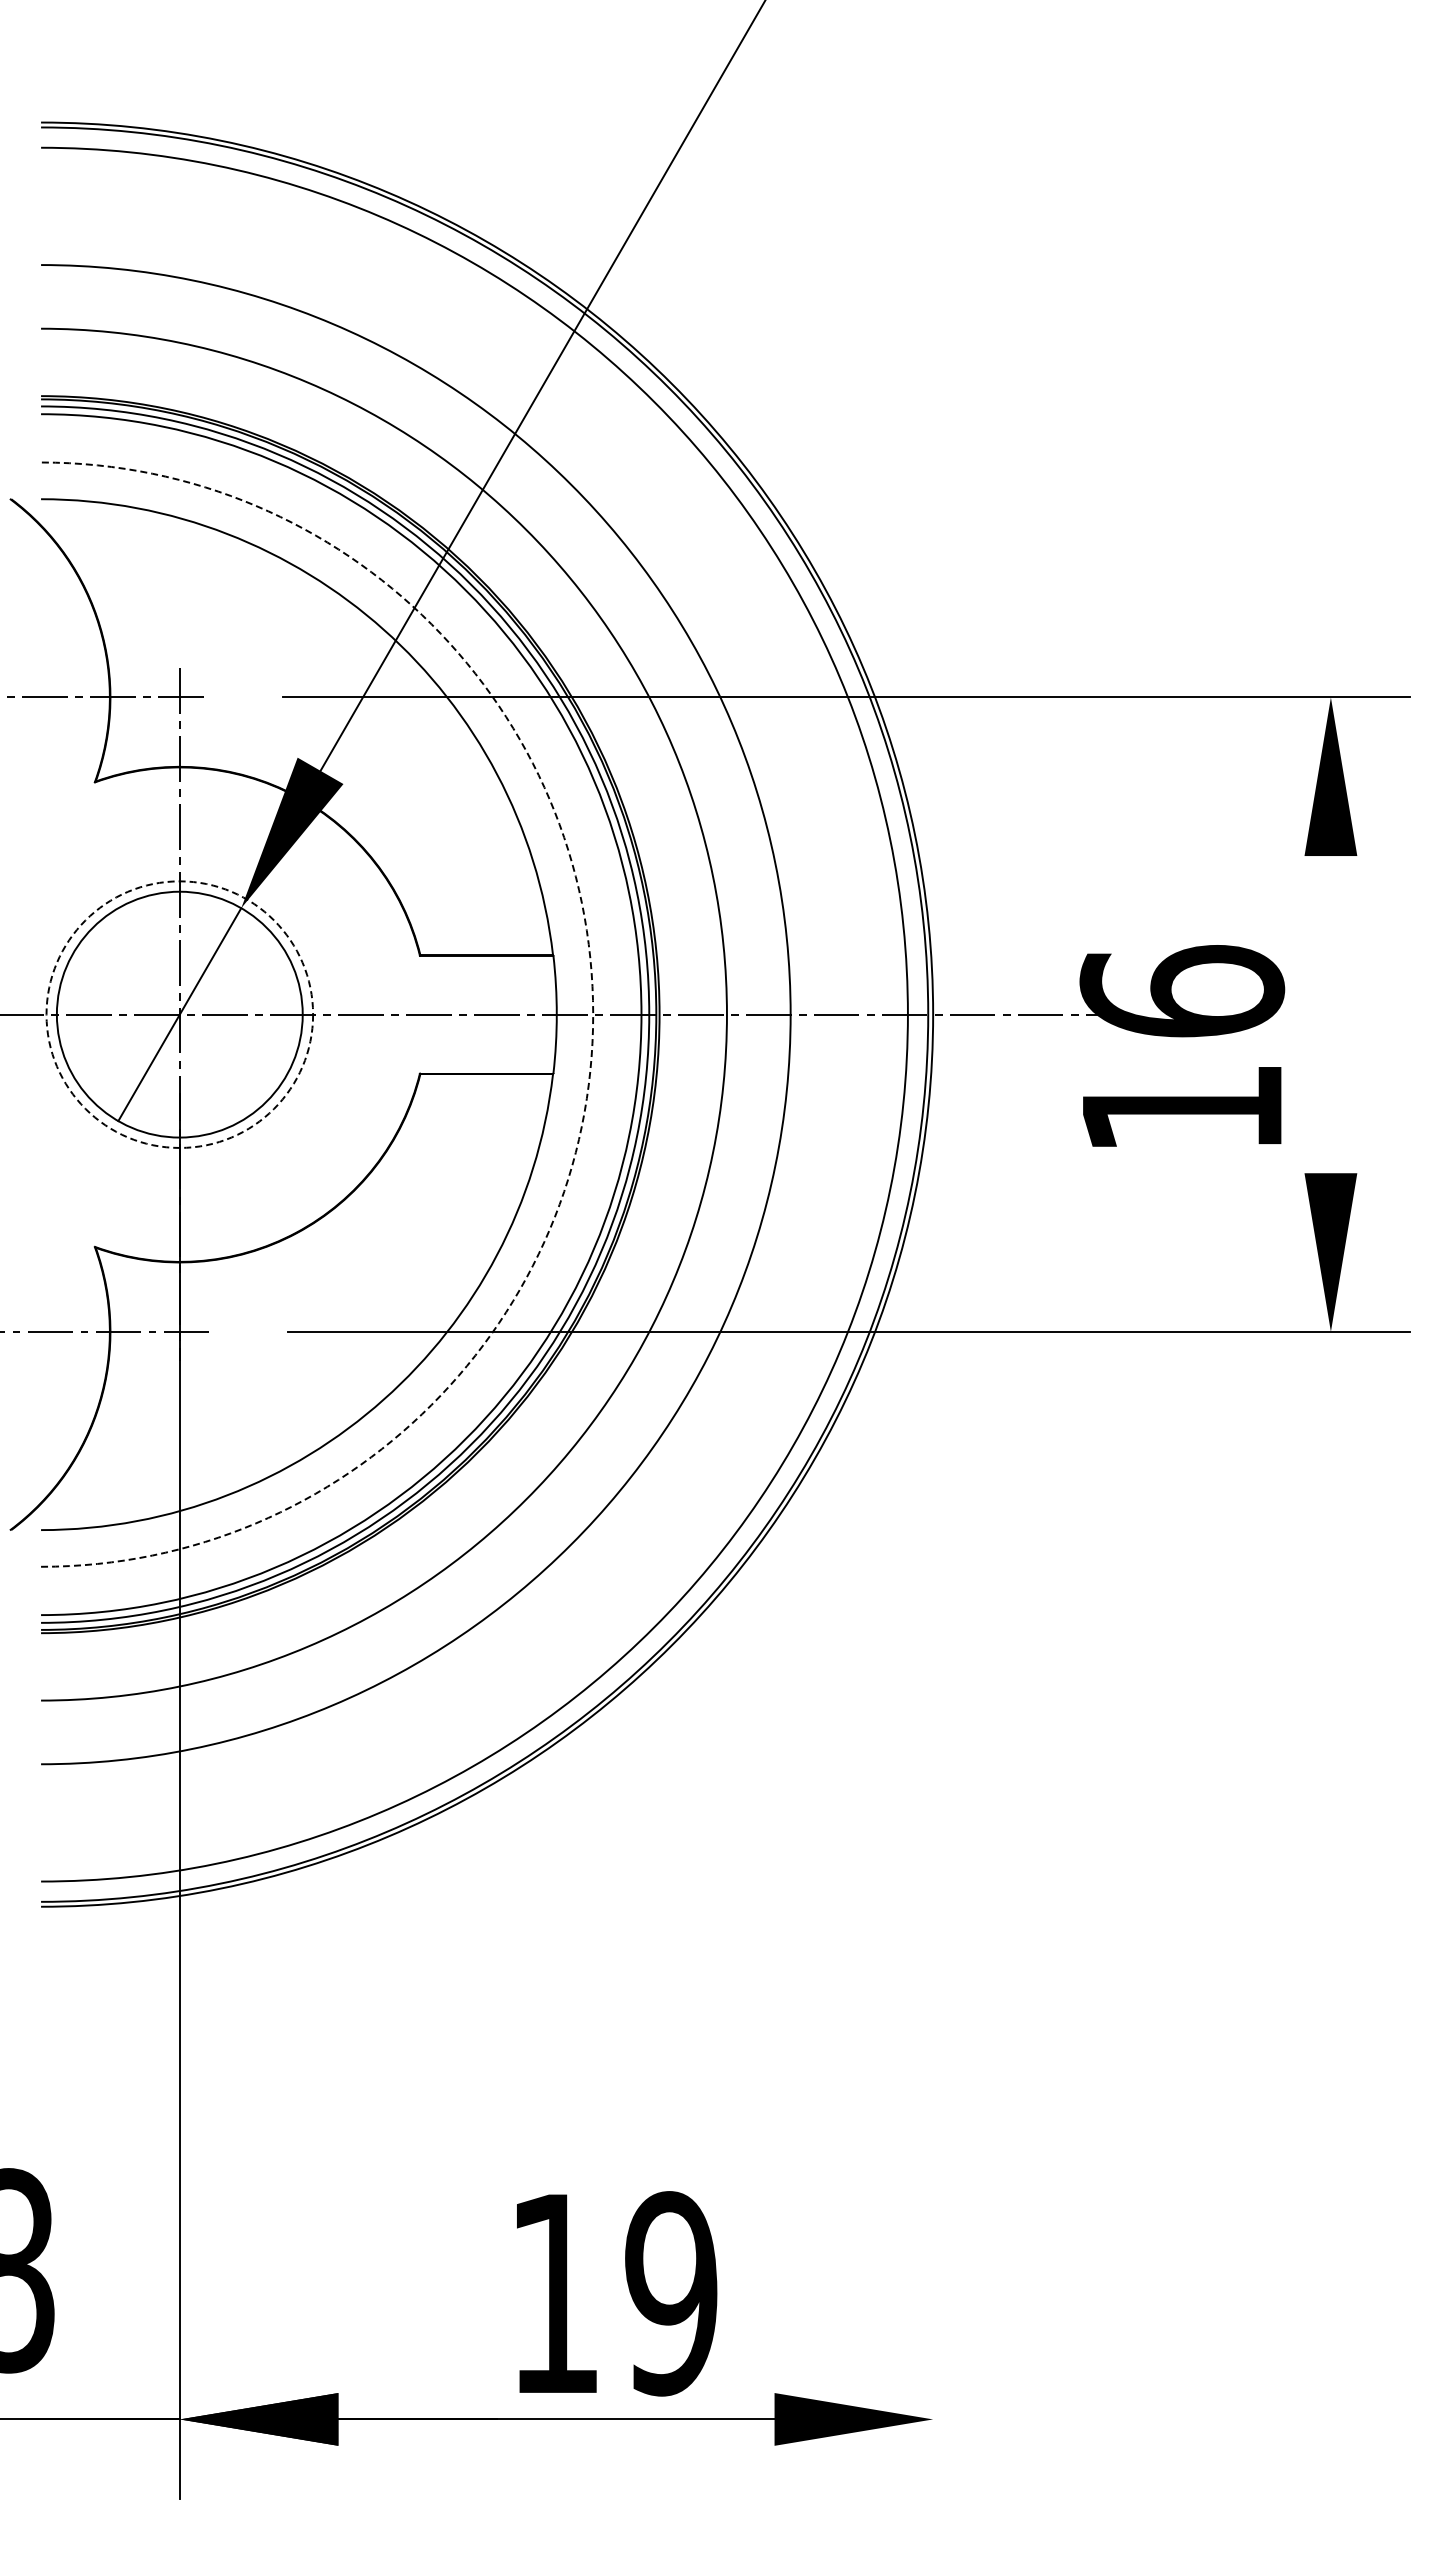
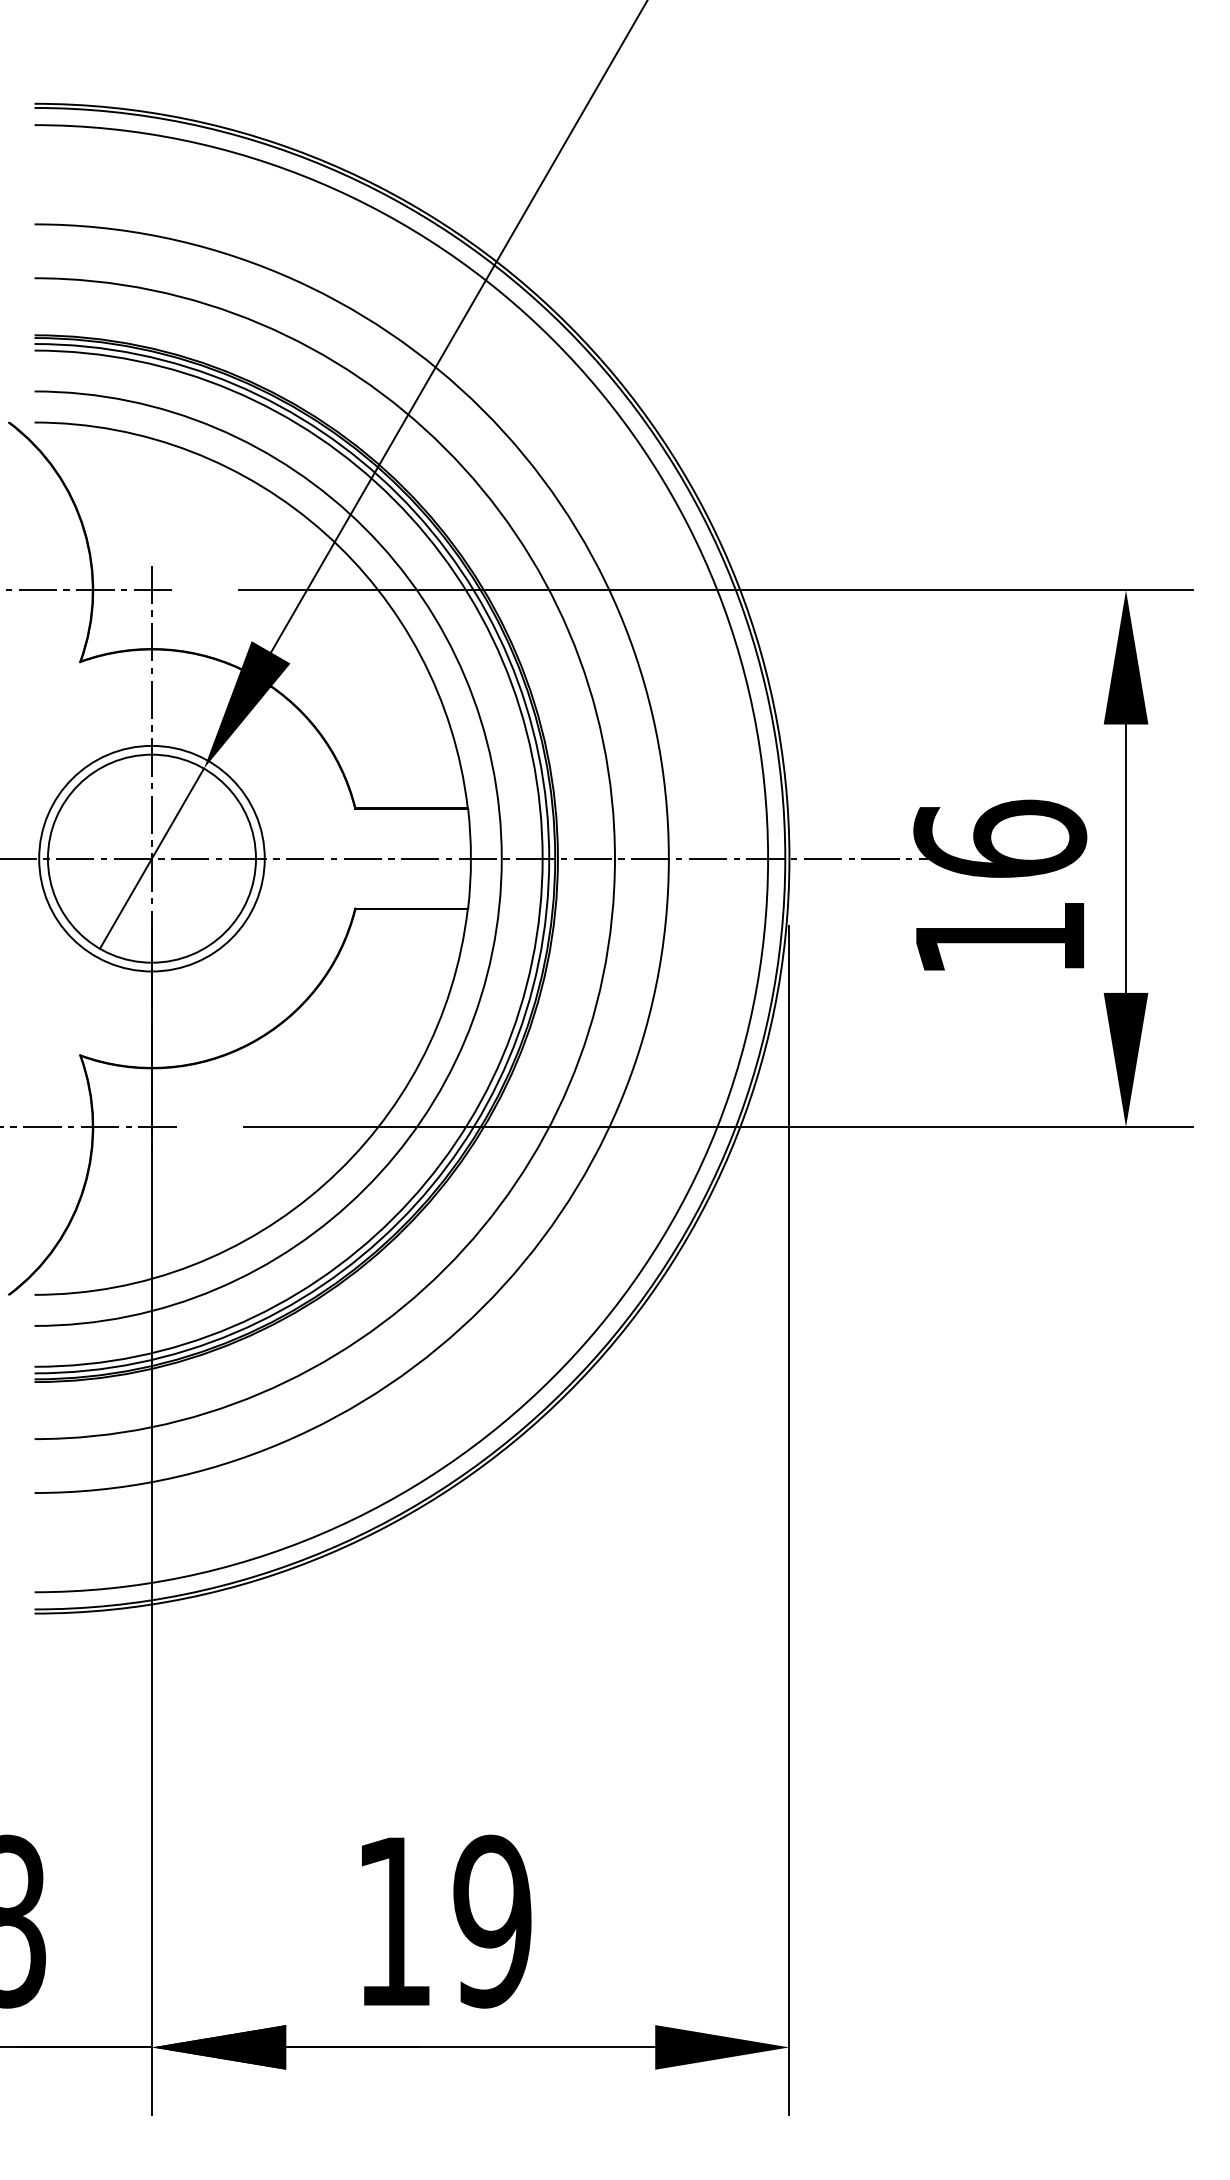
circle: (179, 1014) -> (151, 858), dashed -> solid
arc: (593, 1014) -> (502, 858), dashed -> solid
line: (1330, 1014) -> (1125, 858), added
line: (933, 1795) -> (789, 1519), added
text: (617, 2293) -> (447, 1921), moved

